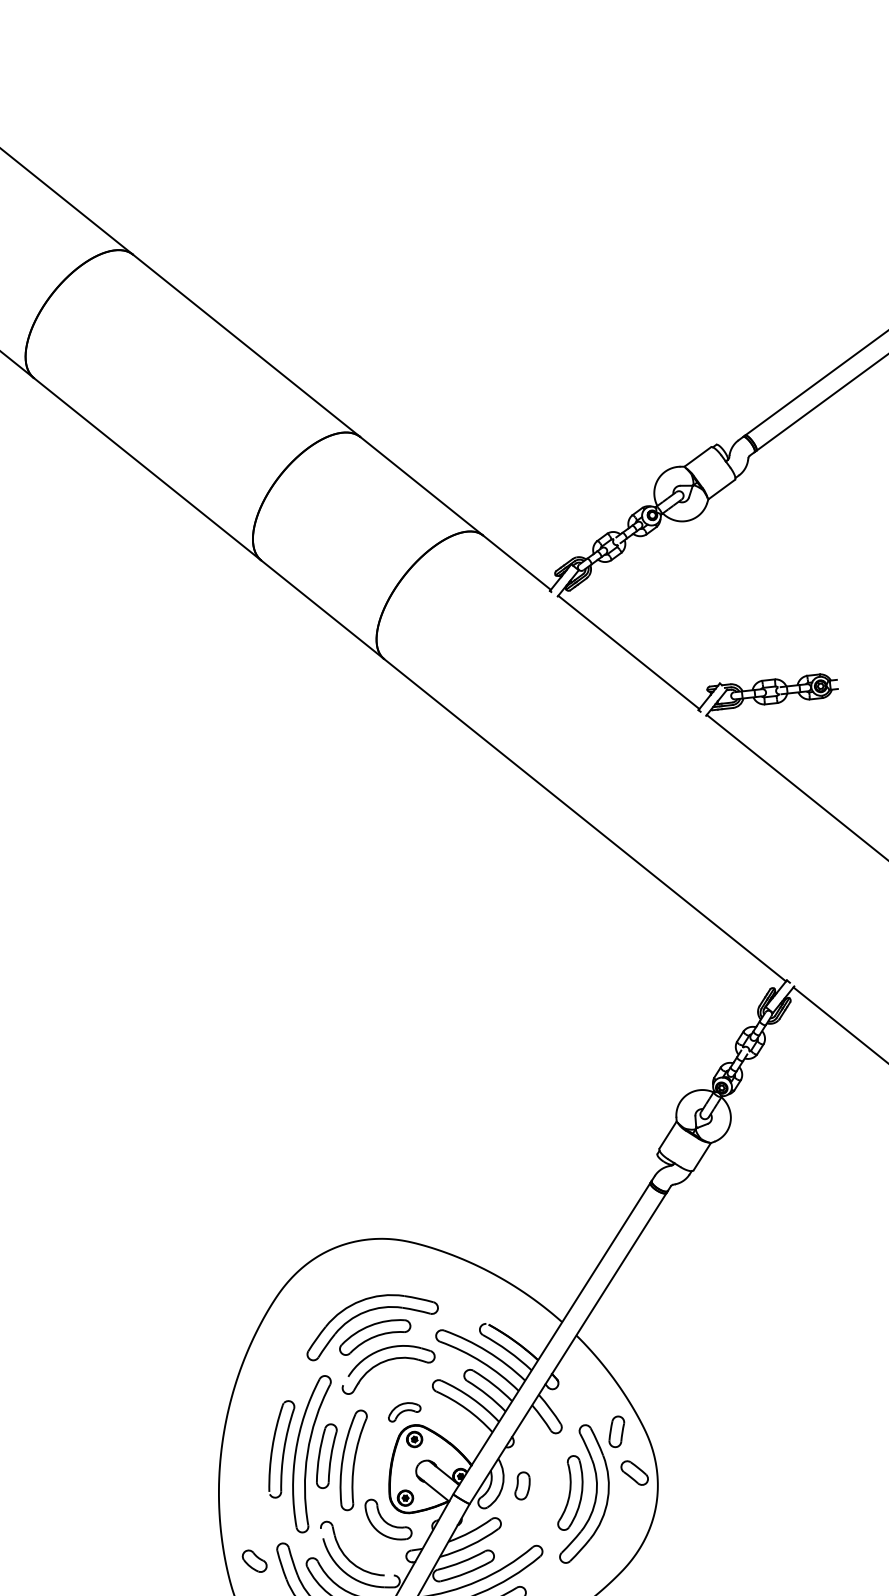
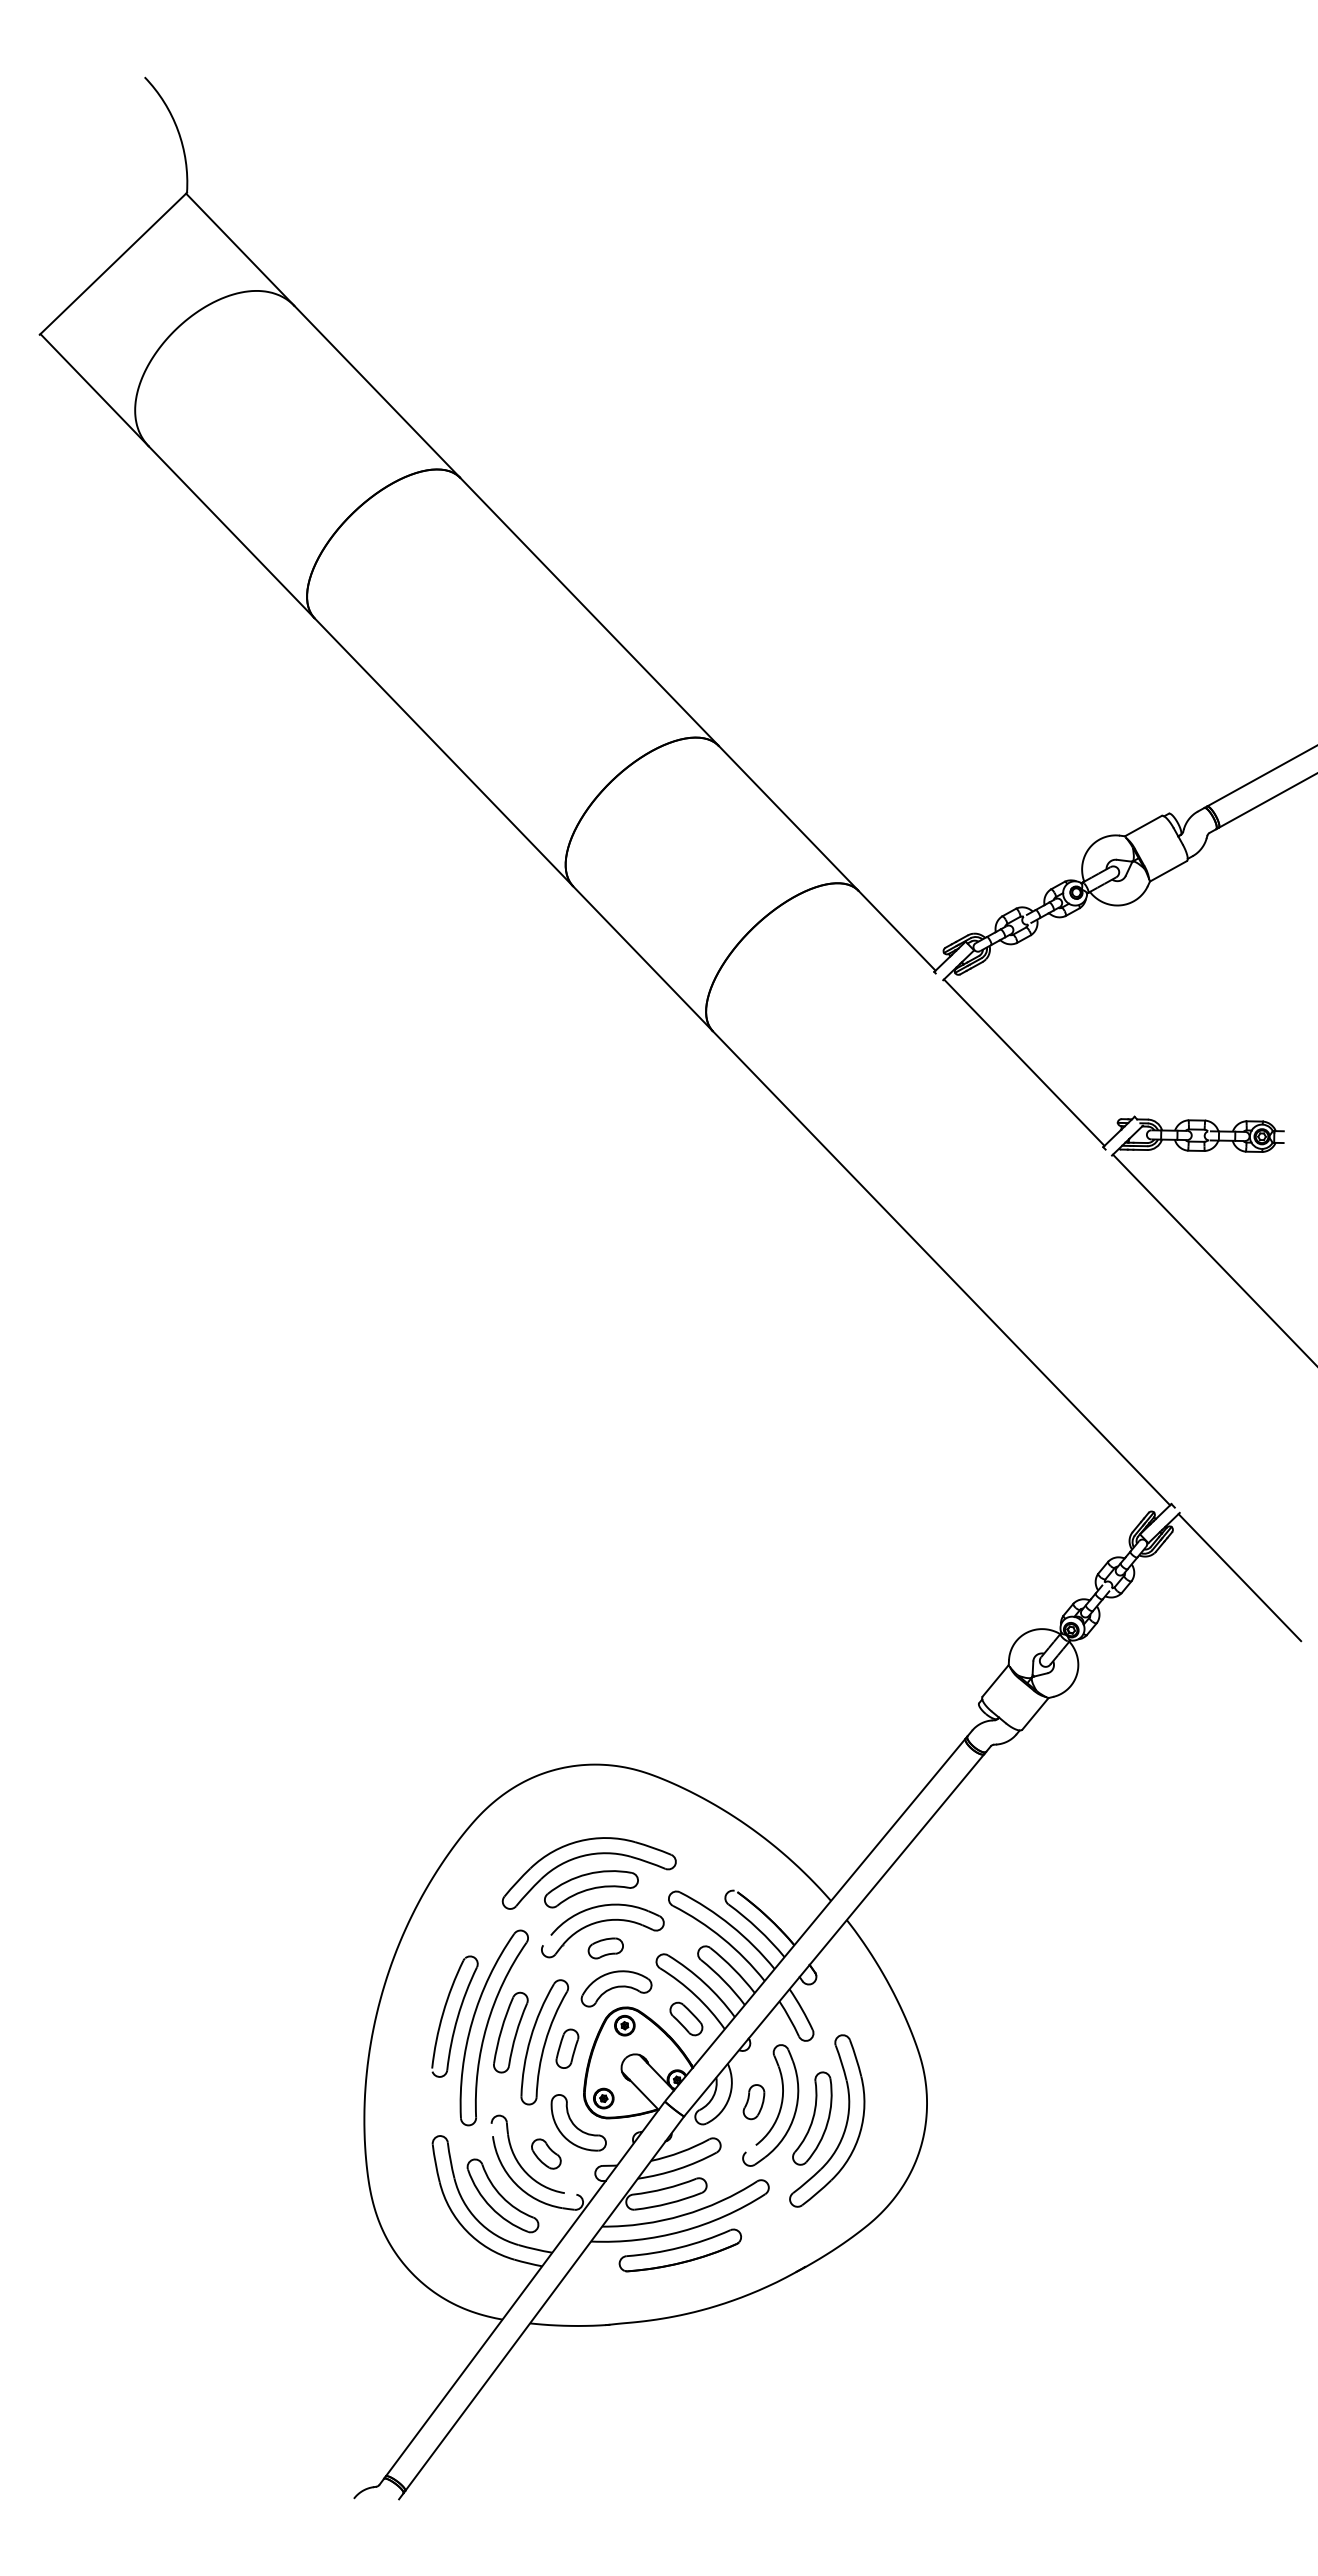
part: (391, 1381) -> (605, 1948), added
part: (404, 1411) -> (616, 1988), size x1.67
part: (616, 1431) -> (567, 2048), moved
part: (634, 1472) -> (686, 2018), moved
part: (542, 1488) -> (779, 2108), added
part: (254, 1560) -> (546, 2153), moved

